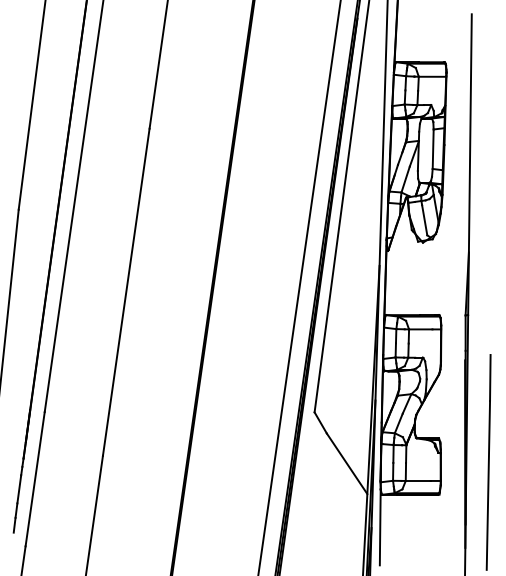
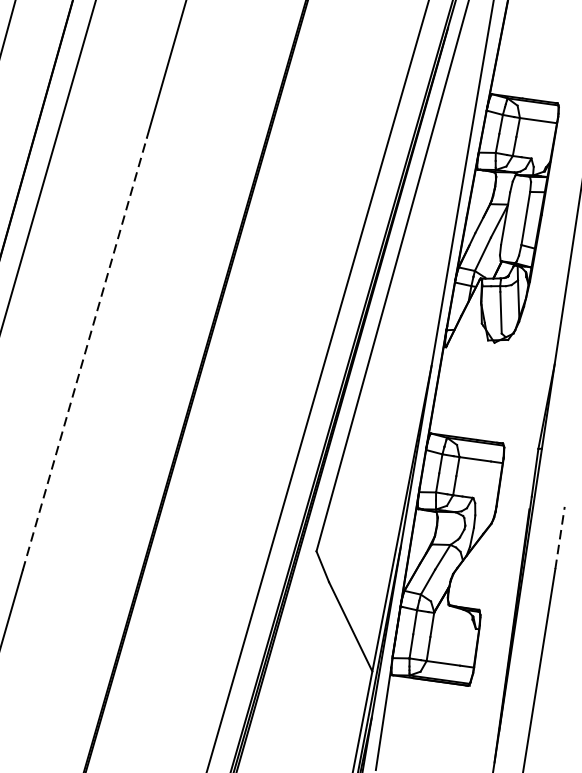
line: (126, 291) -> (85, 353), solid -> dashed
line: (490, 377) -> (560, 537), solid -> dashed

